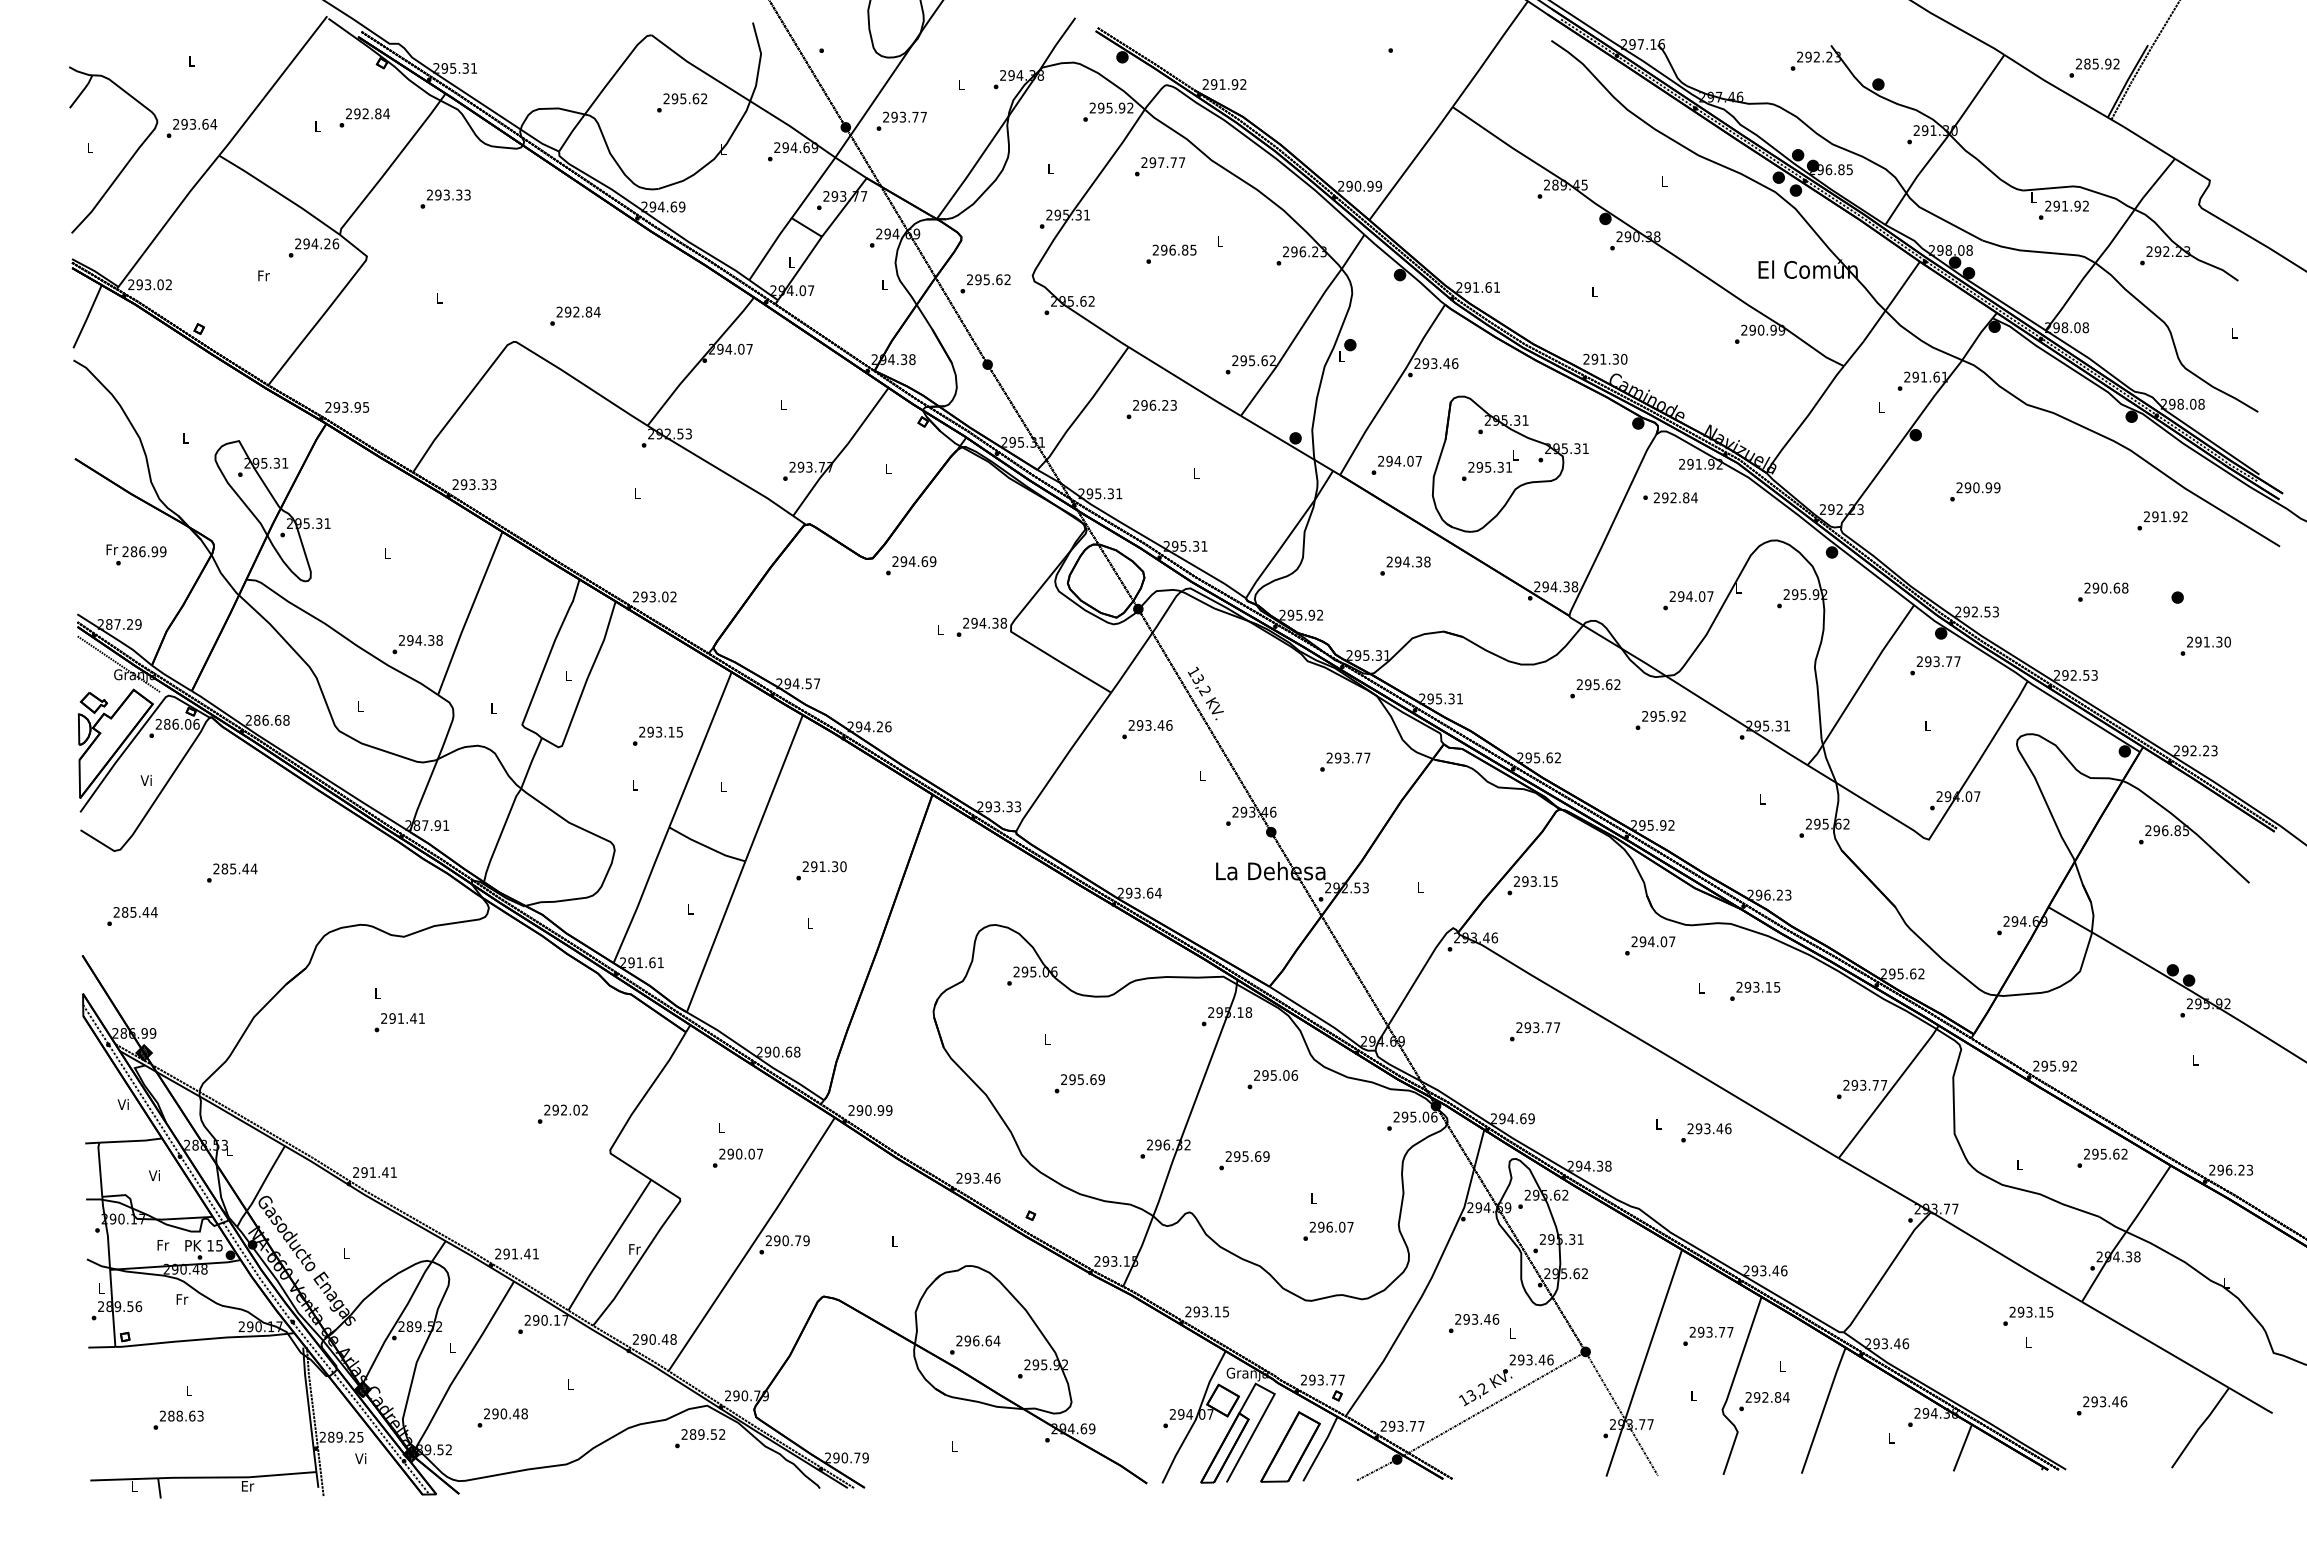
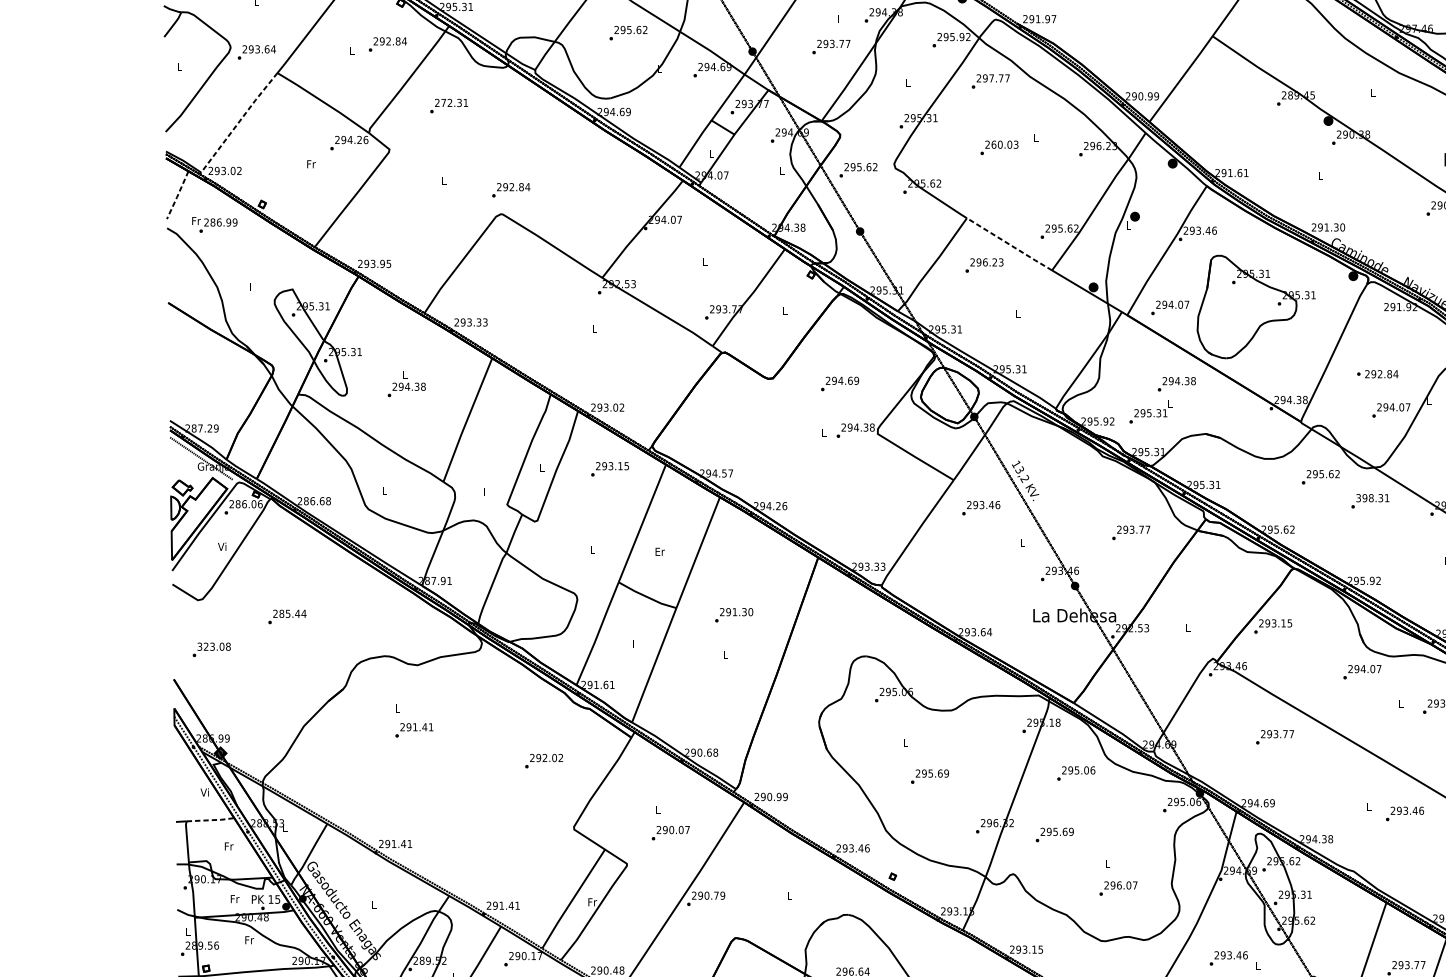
text: (1243, 84) -> (1054, 19), 291.92 -> 291.97
text: (901, 120) -> (831, 46), moved
text: (452, 194) -> (454, 102), 293.33 -> 272.31
line: (168, 220) -> (239, 122), solid -> dashed
text: (1178, 249) -> (1004, 144), 296.85 -> 260.03
text: (575, 315) -> (511, 189), moved
line: (87, 317) -> (177, 195), solid -> dashed
line: (1184, 381) -> (1009, 244), solid -> dashed
text: (1490, 465) -> (1151, 411), moved
text: (1670, 497) -> (1377, 373), moved
text: (136, 554) -> (214, 224), moved
text: (911, 565) -> (840, 383), moved
text: (417, 644) -> (406, 389), moved
text: (1663, 716) -> (1372, 498), 295.92 -> 398.31
text: (657, 735) -> (609, 468), moved
text: (723, 786) -> (659, 551), L -> Er
text: (135, 912) -> (214, 646), 285.44 -> 323.08
text: (562, 1113) -> (543, 760), moved
line: (132, 1141) -> (211, 820), solid -> dashed
text: (154, 1175) -> (228, 846), Vi -> Fr

